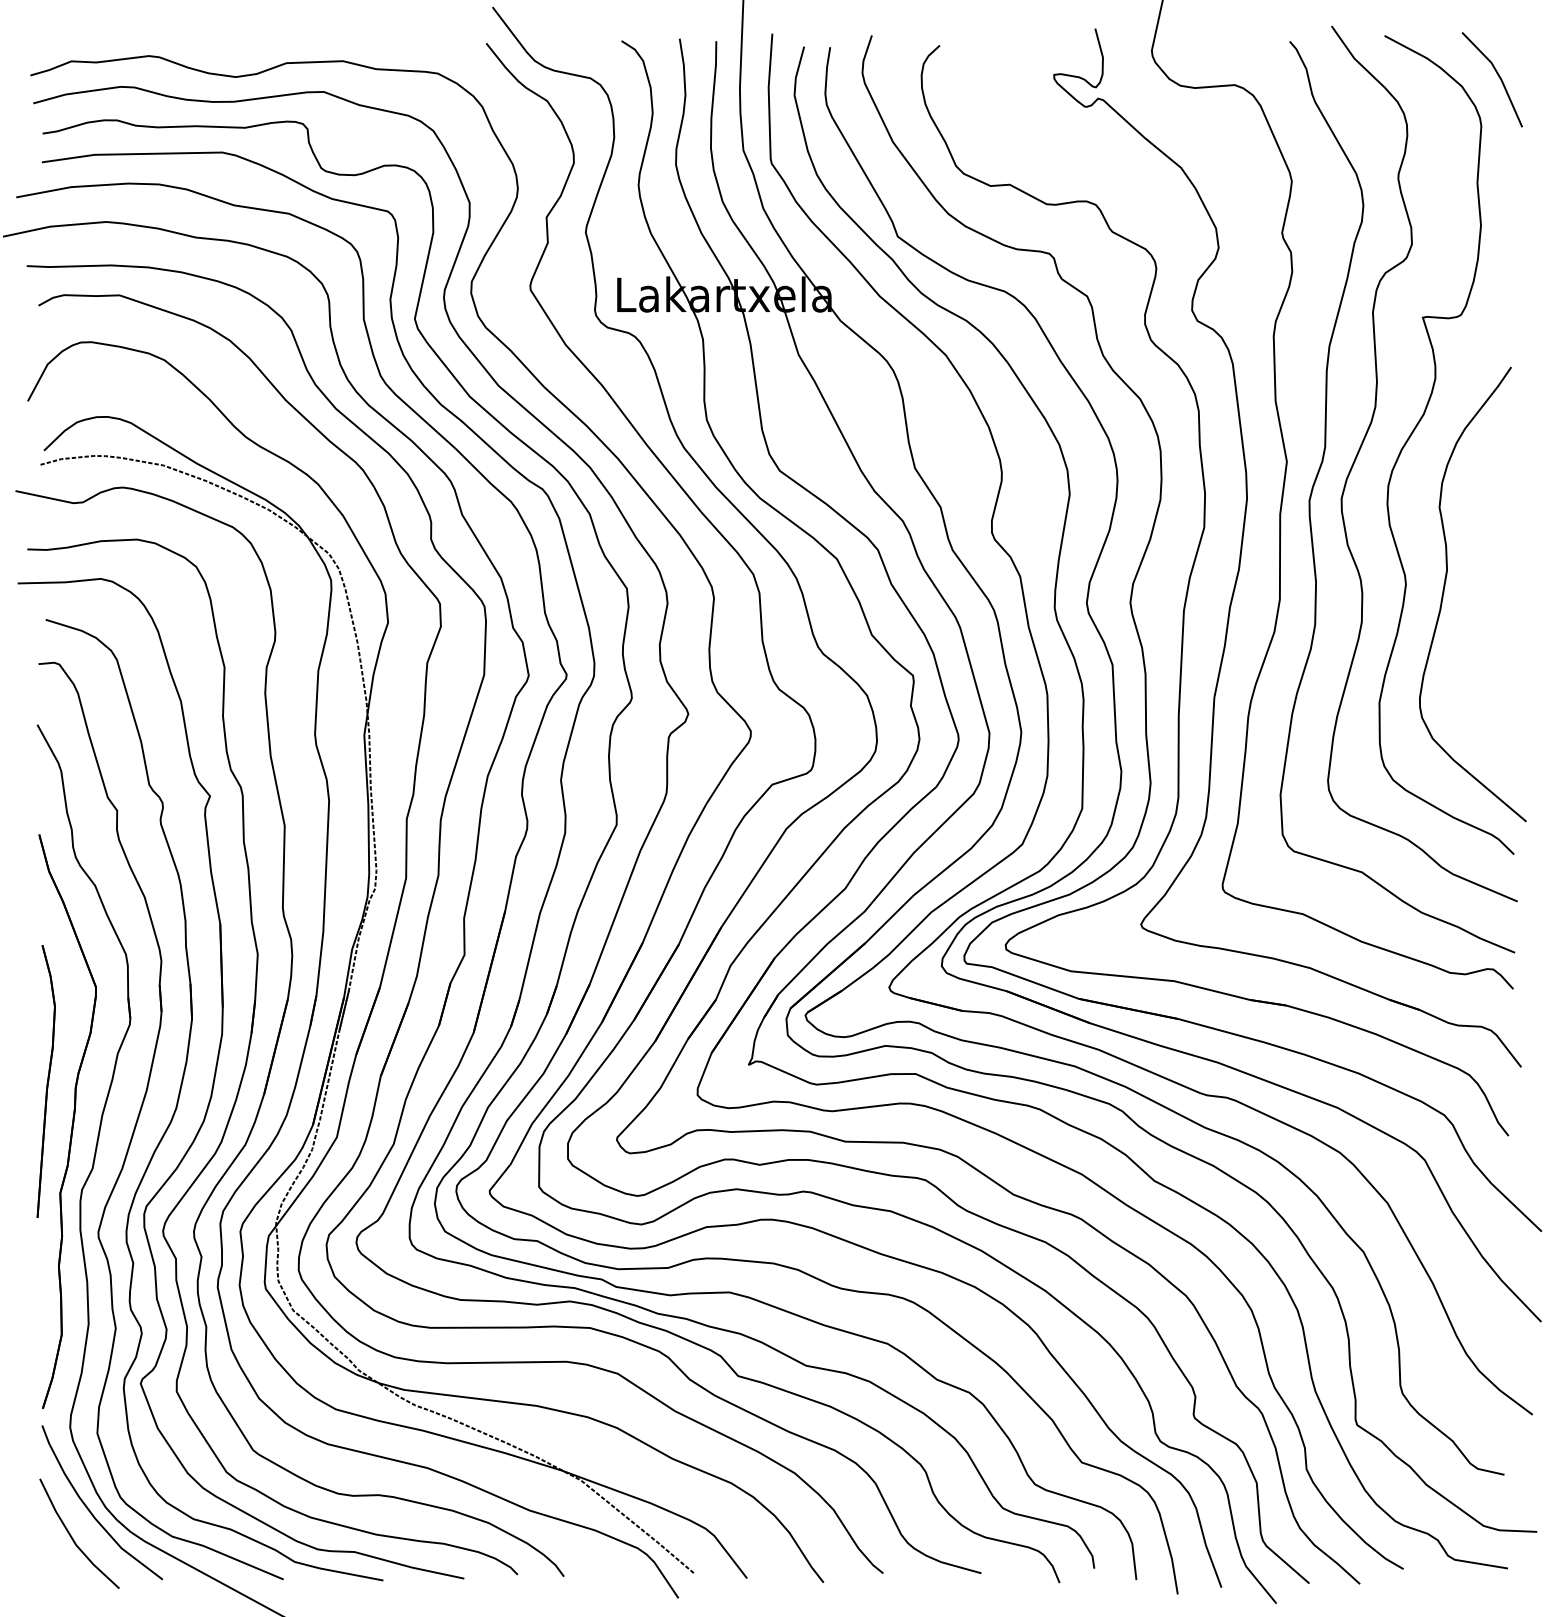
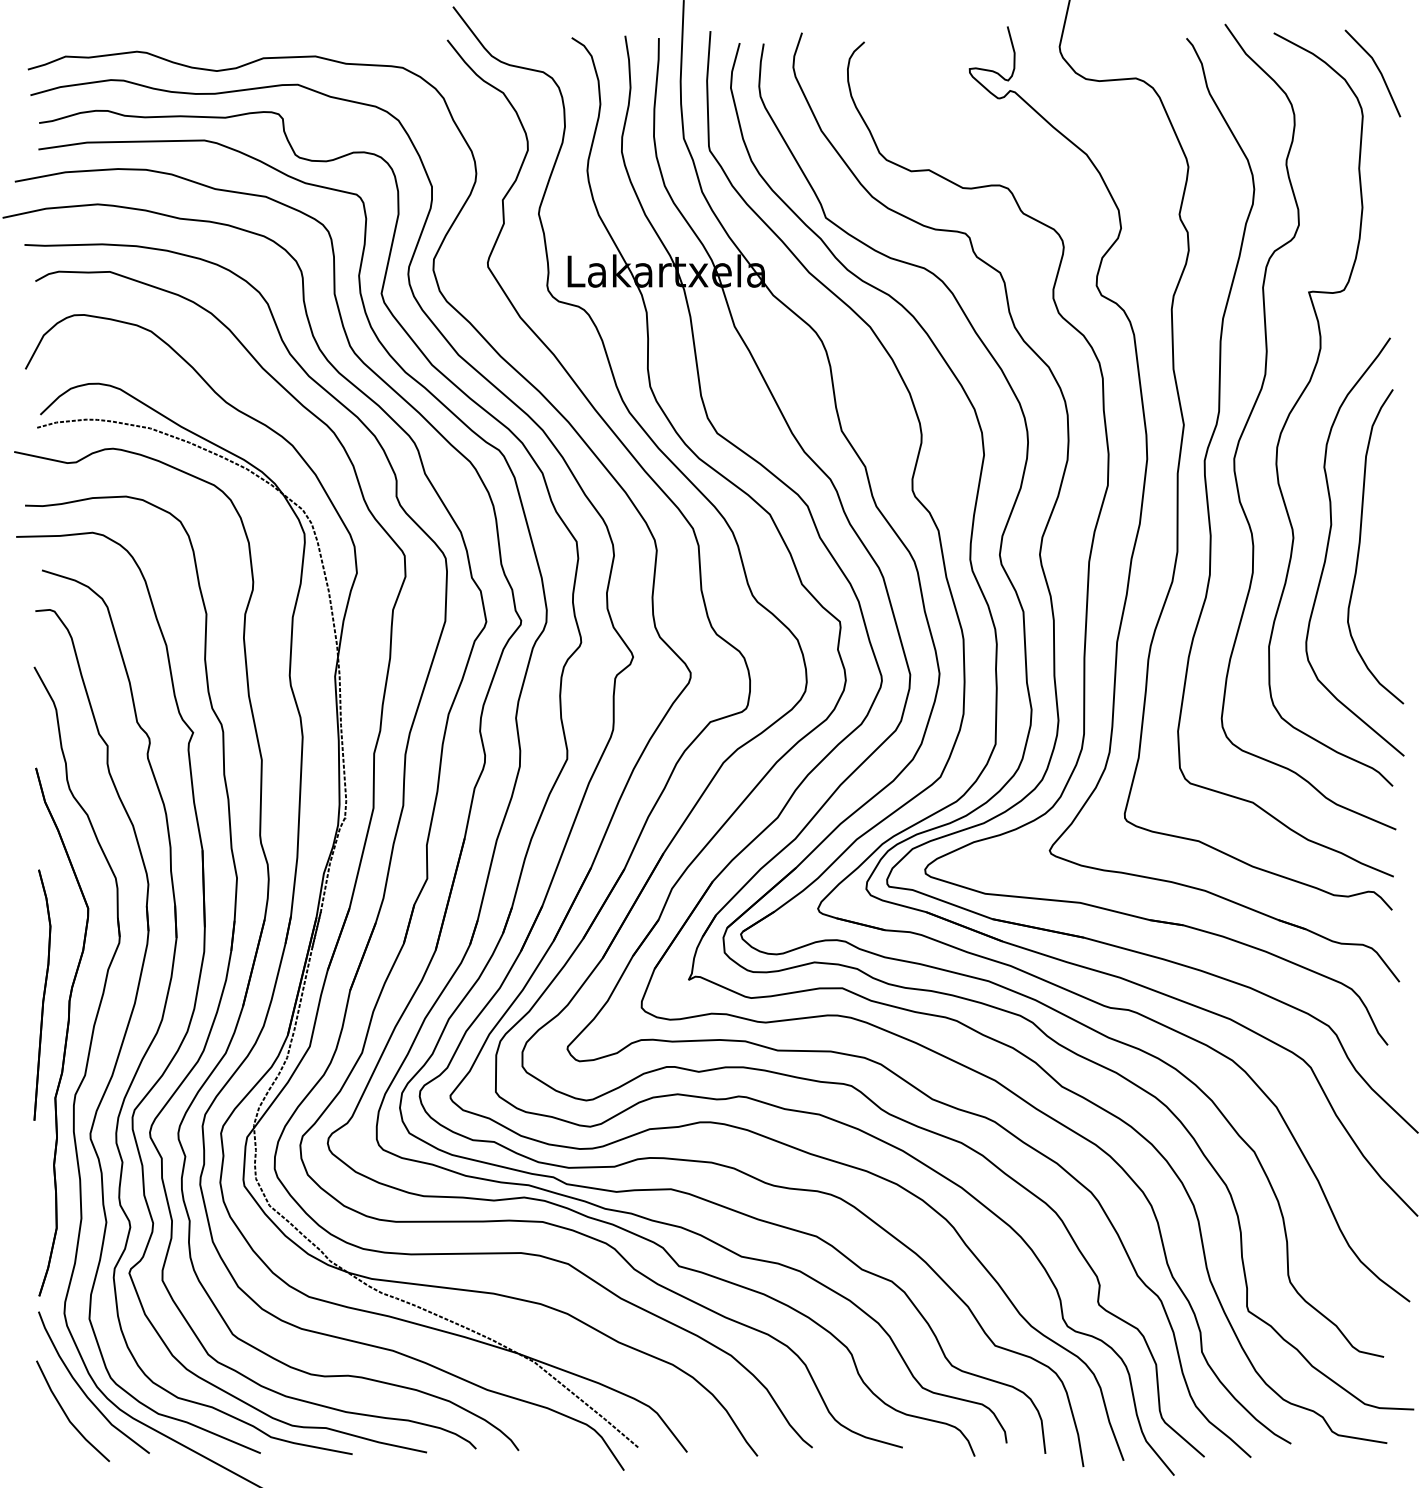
part: (1478, 593) -> (1360, 546), added

